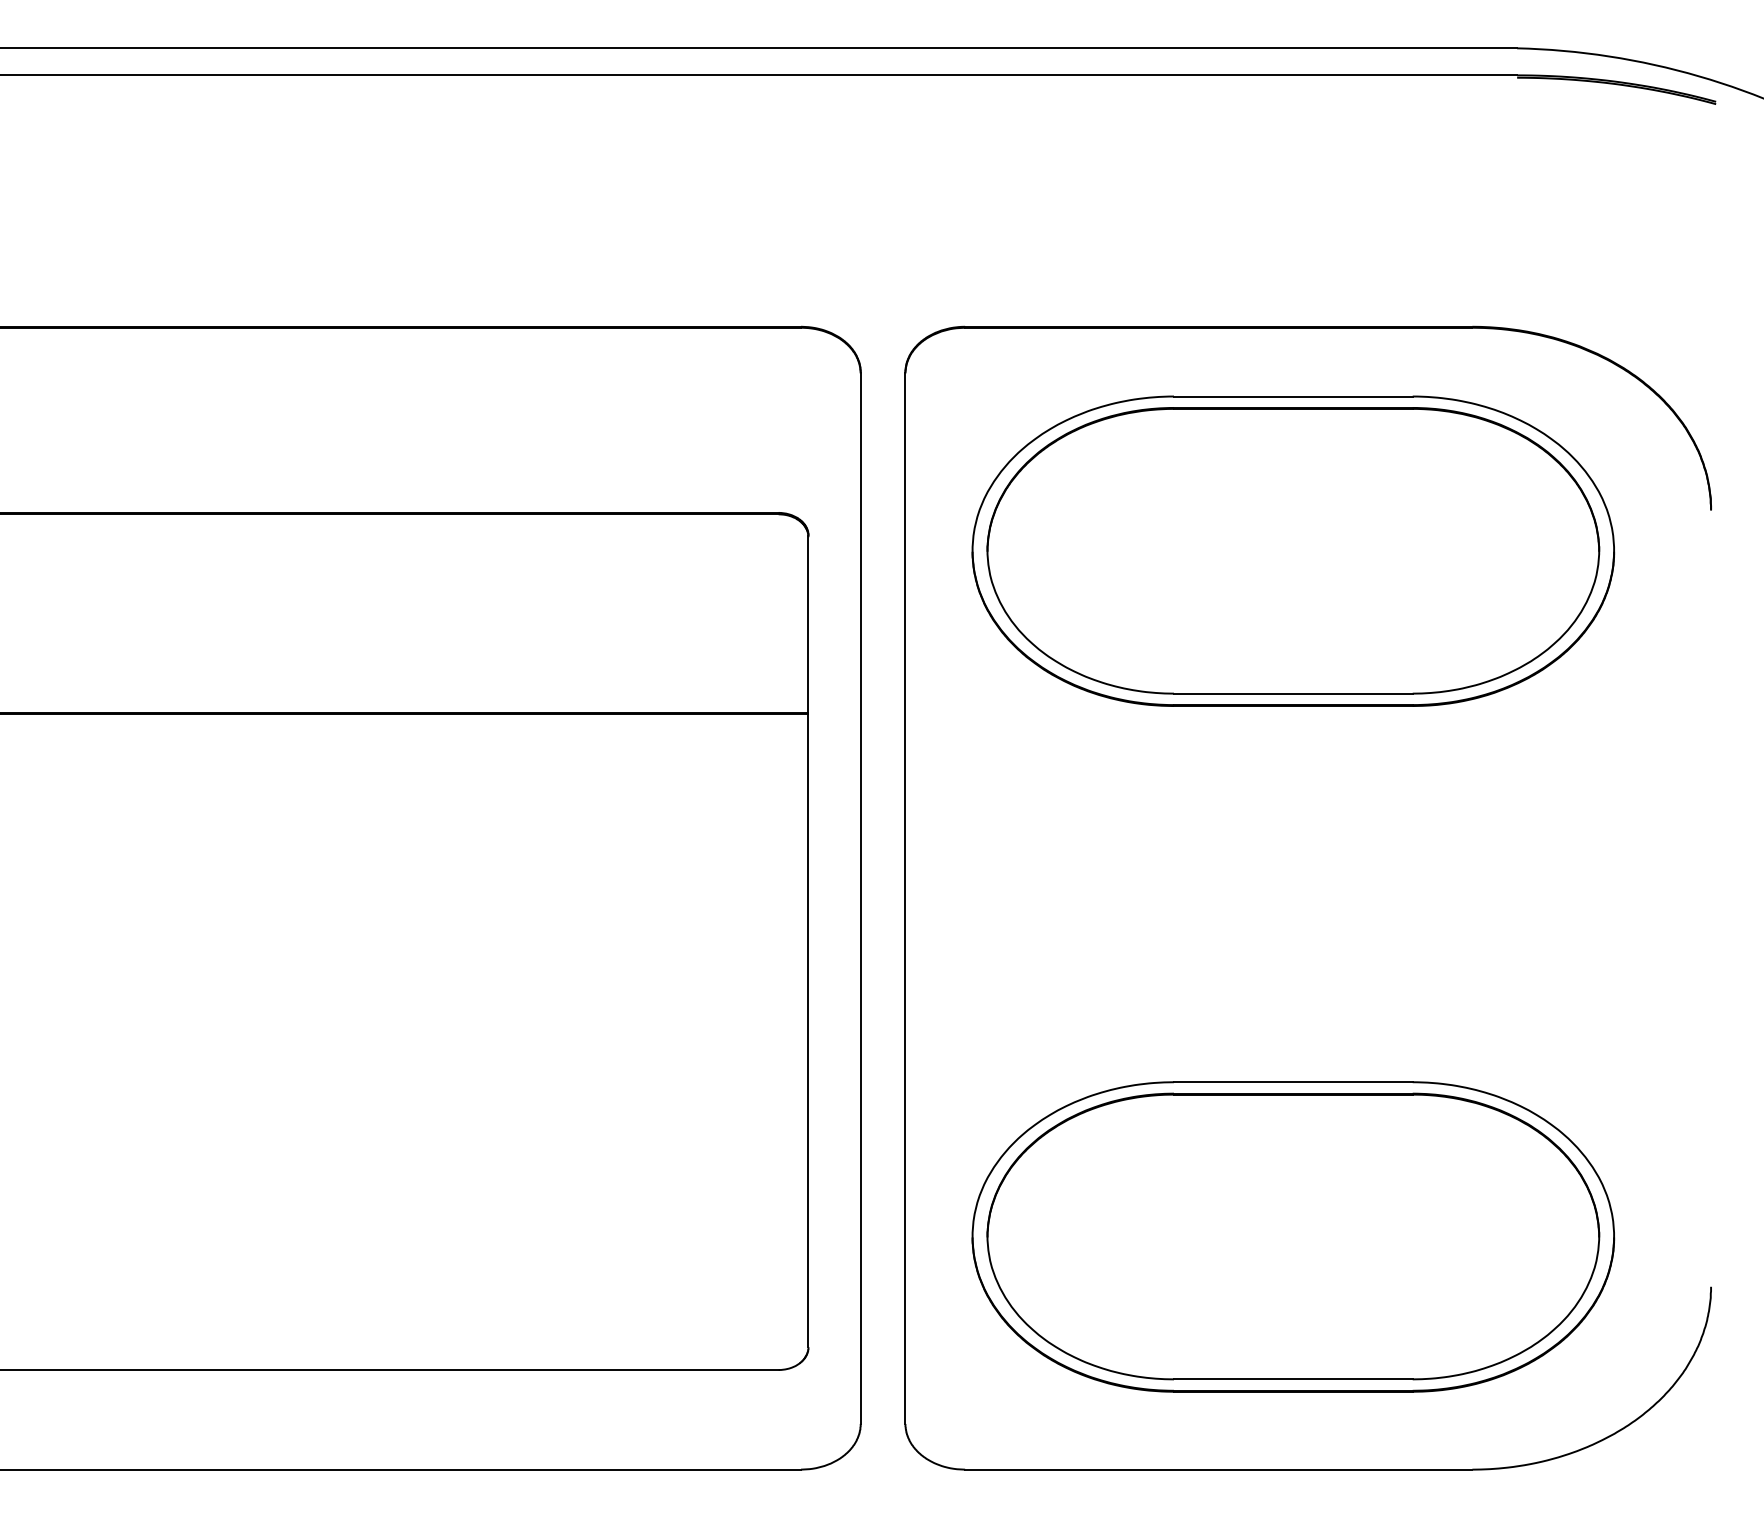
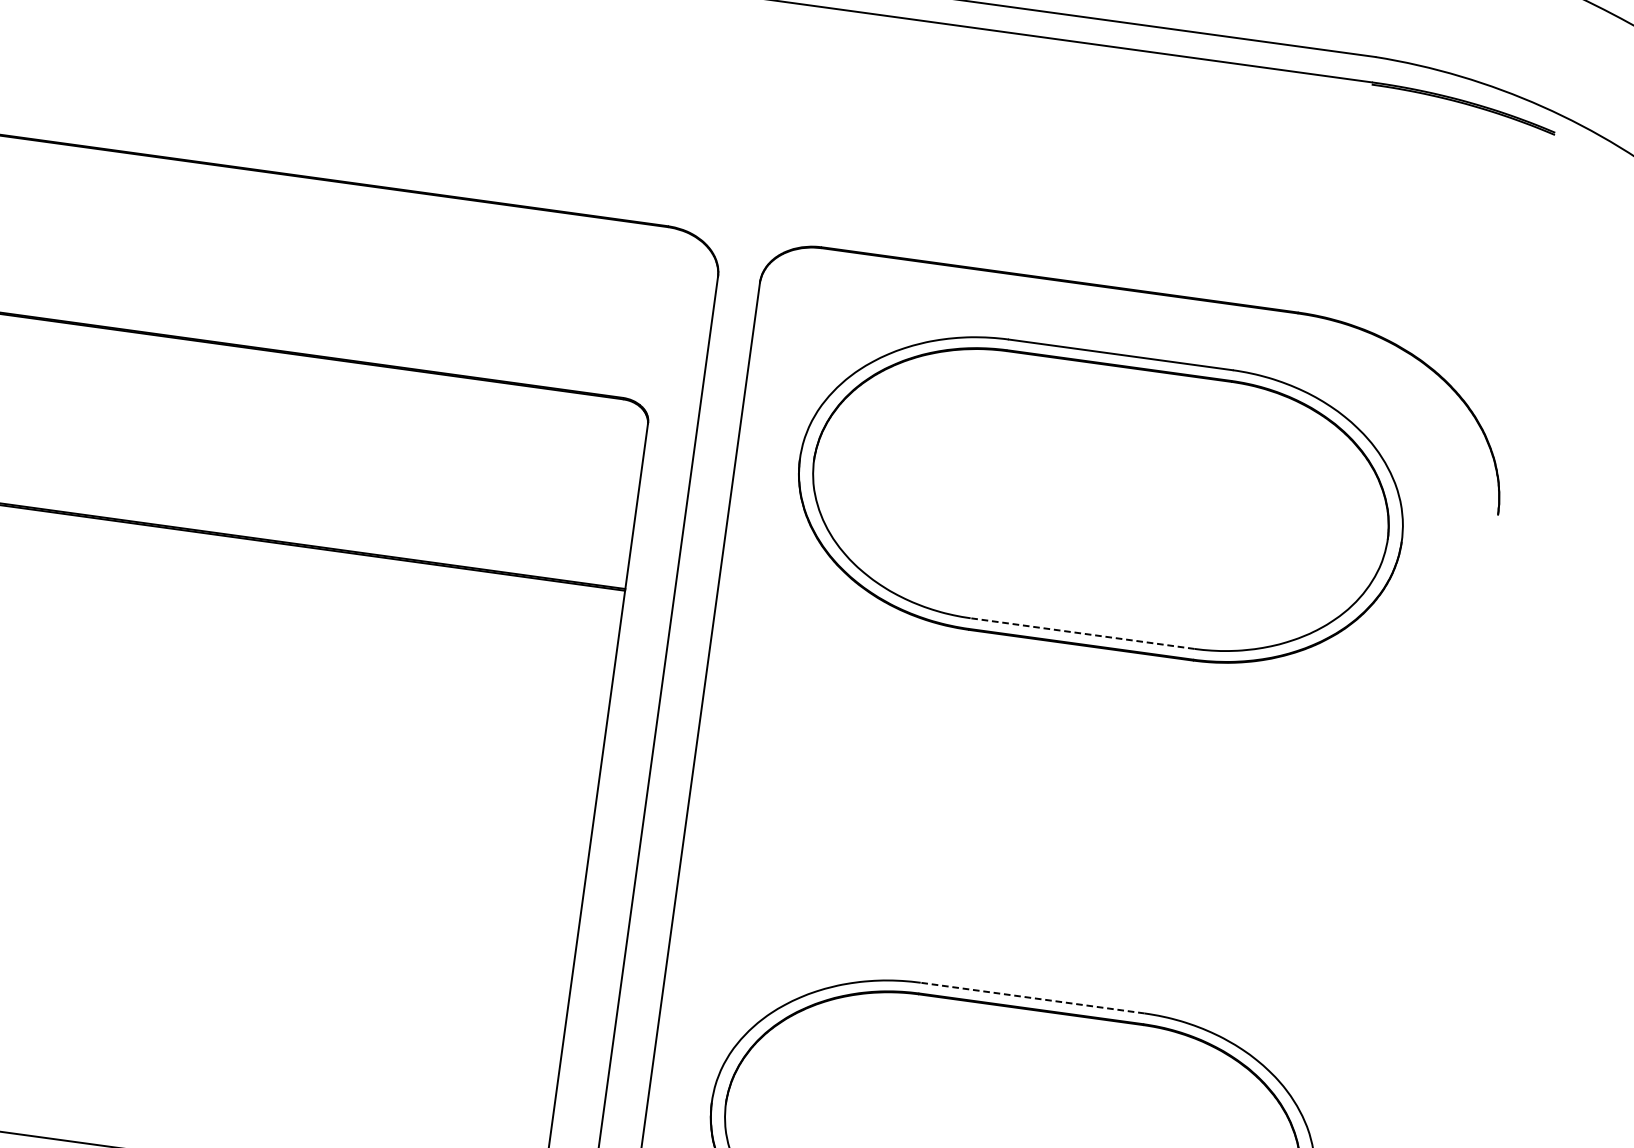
line: (1292, 693) -> (1081, 633), solid -> dashed
line: (1292, 1082) -> (1031, 998), solid -> dashed

